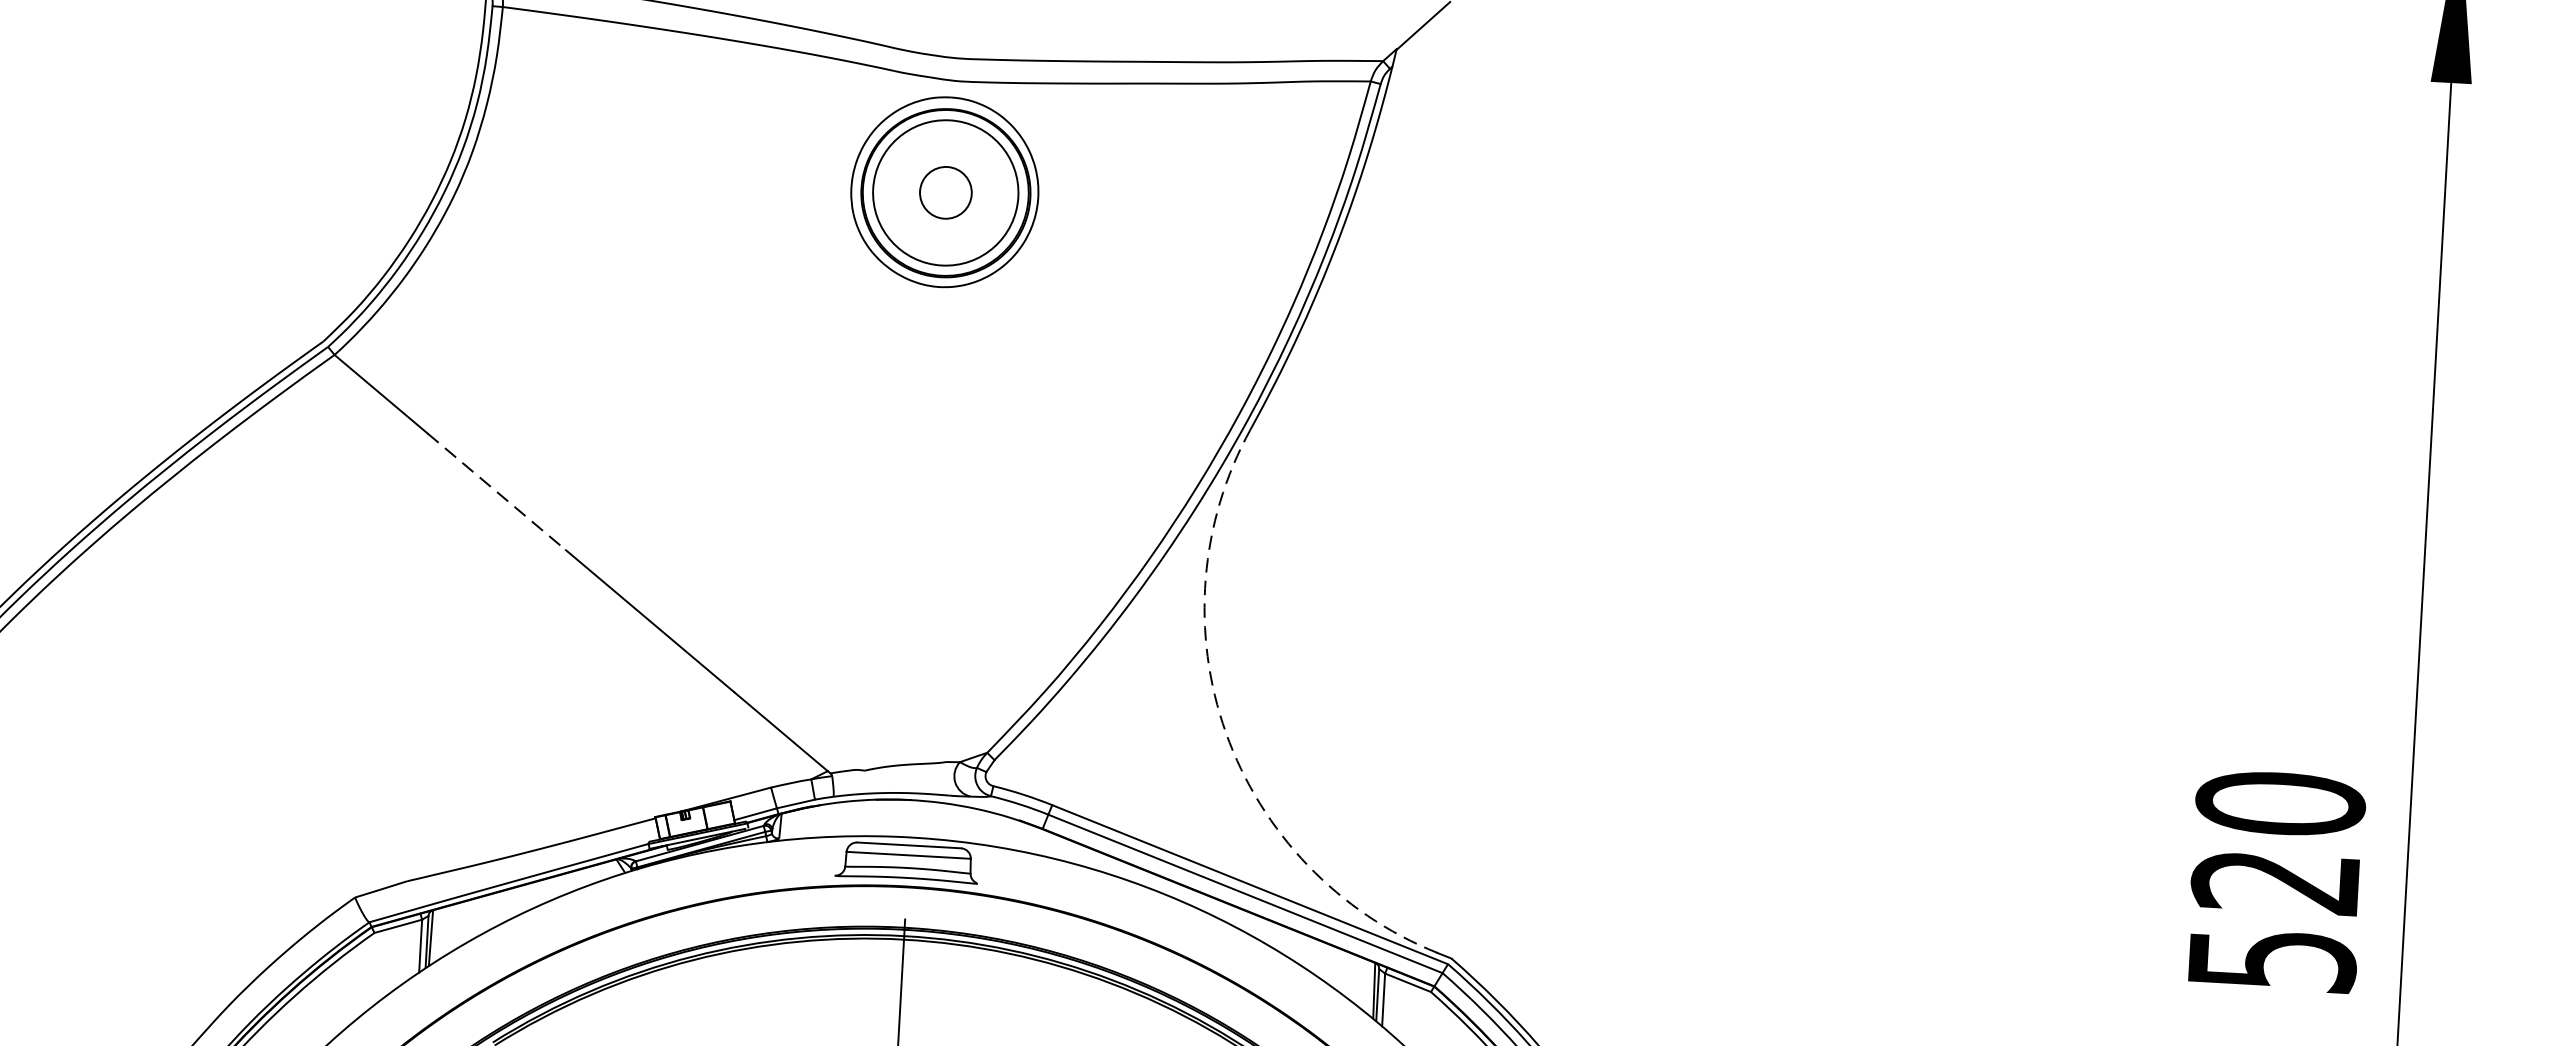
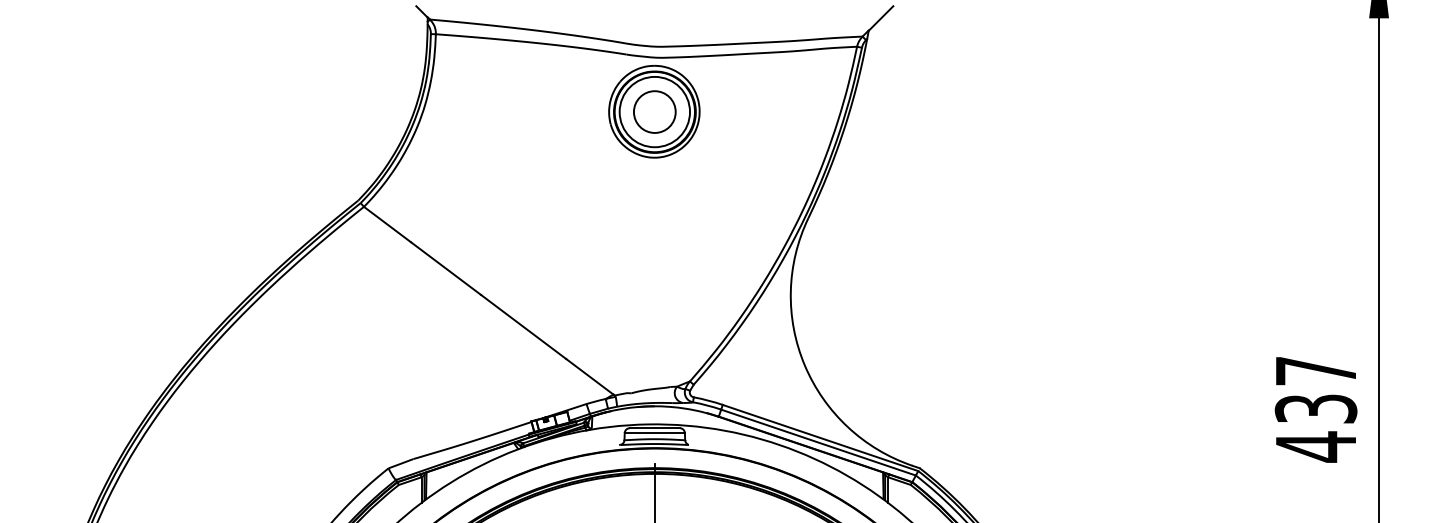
circle: (945, 191) -> (654, 111), size x1.67
line: (497, 491) -> (446, 268), dashed -> solid
arc: (1225, 733) -> (804, 365), dashed -> solid
text: (2274, 882) -> (1315, 409), 520 -> 437

